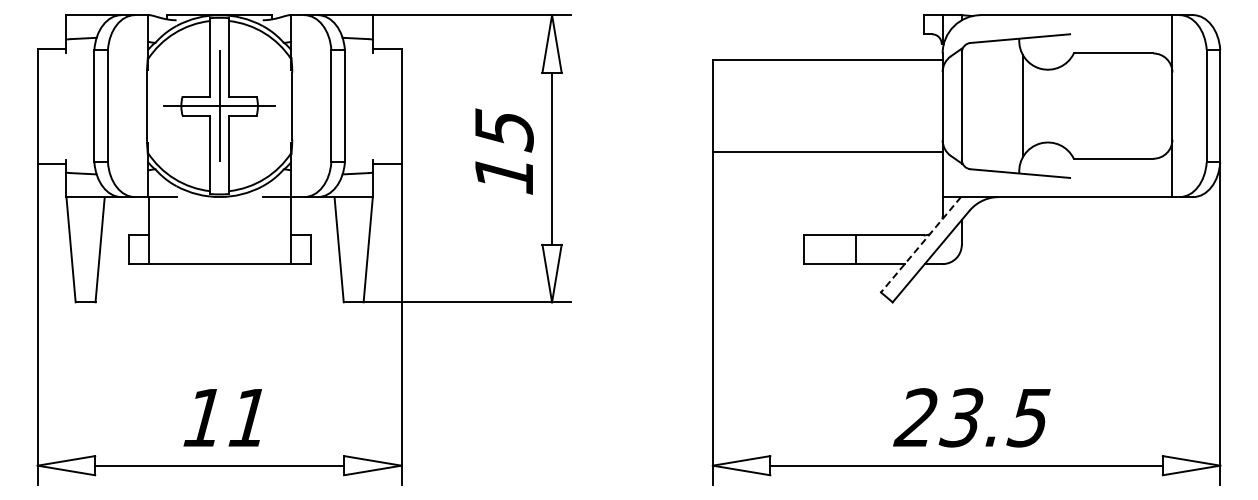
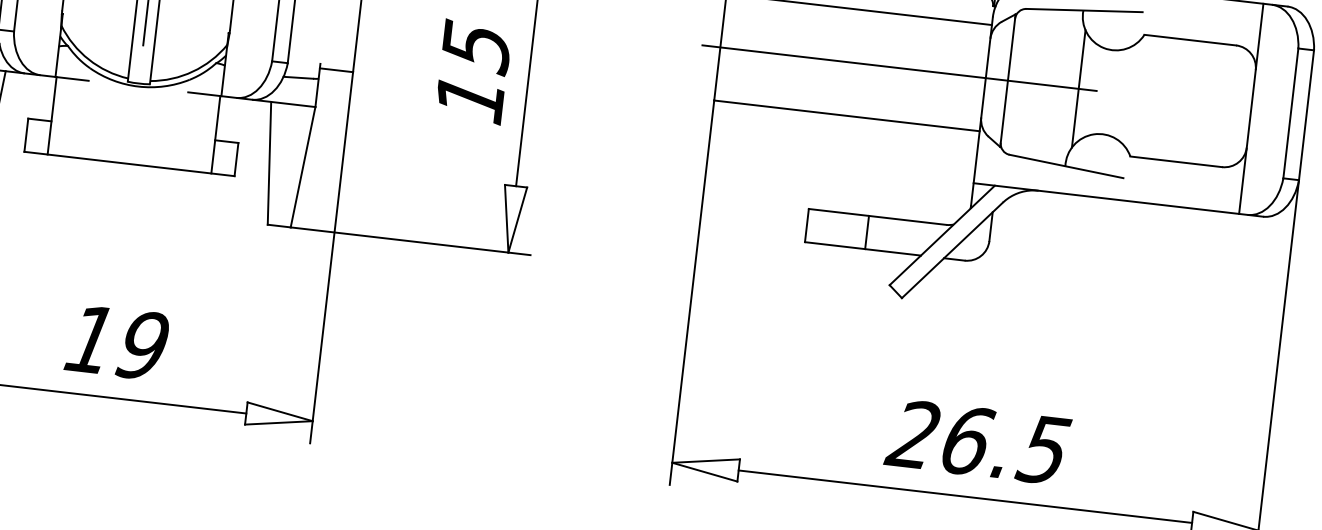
line: (867, 106) -> (898, 68), added
line: (920, 245) -> (941, 236), dashed -> solid
text: (248, 417) -> (142, 345), 11 -> 19
text: (961, 417) -> (965, 440), 23.5 -> 26.5

